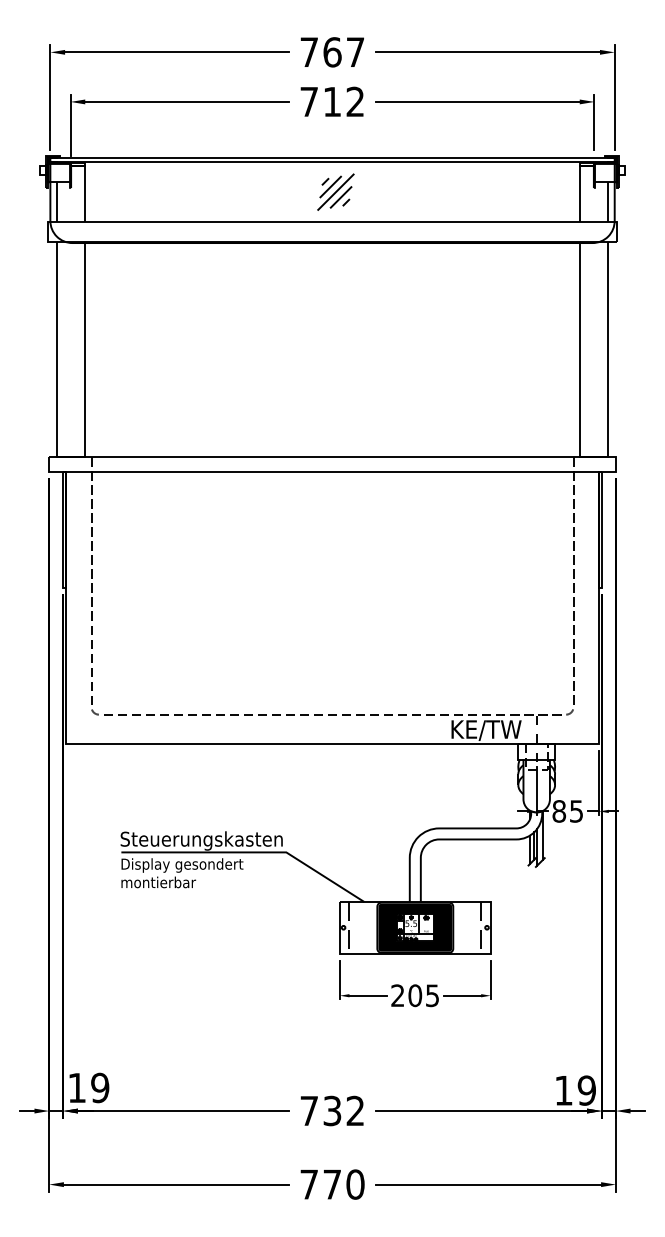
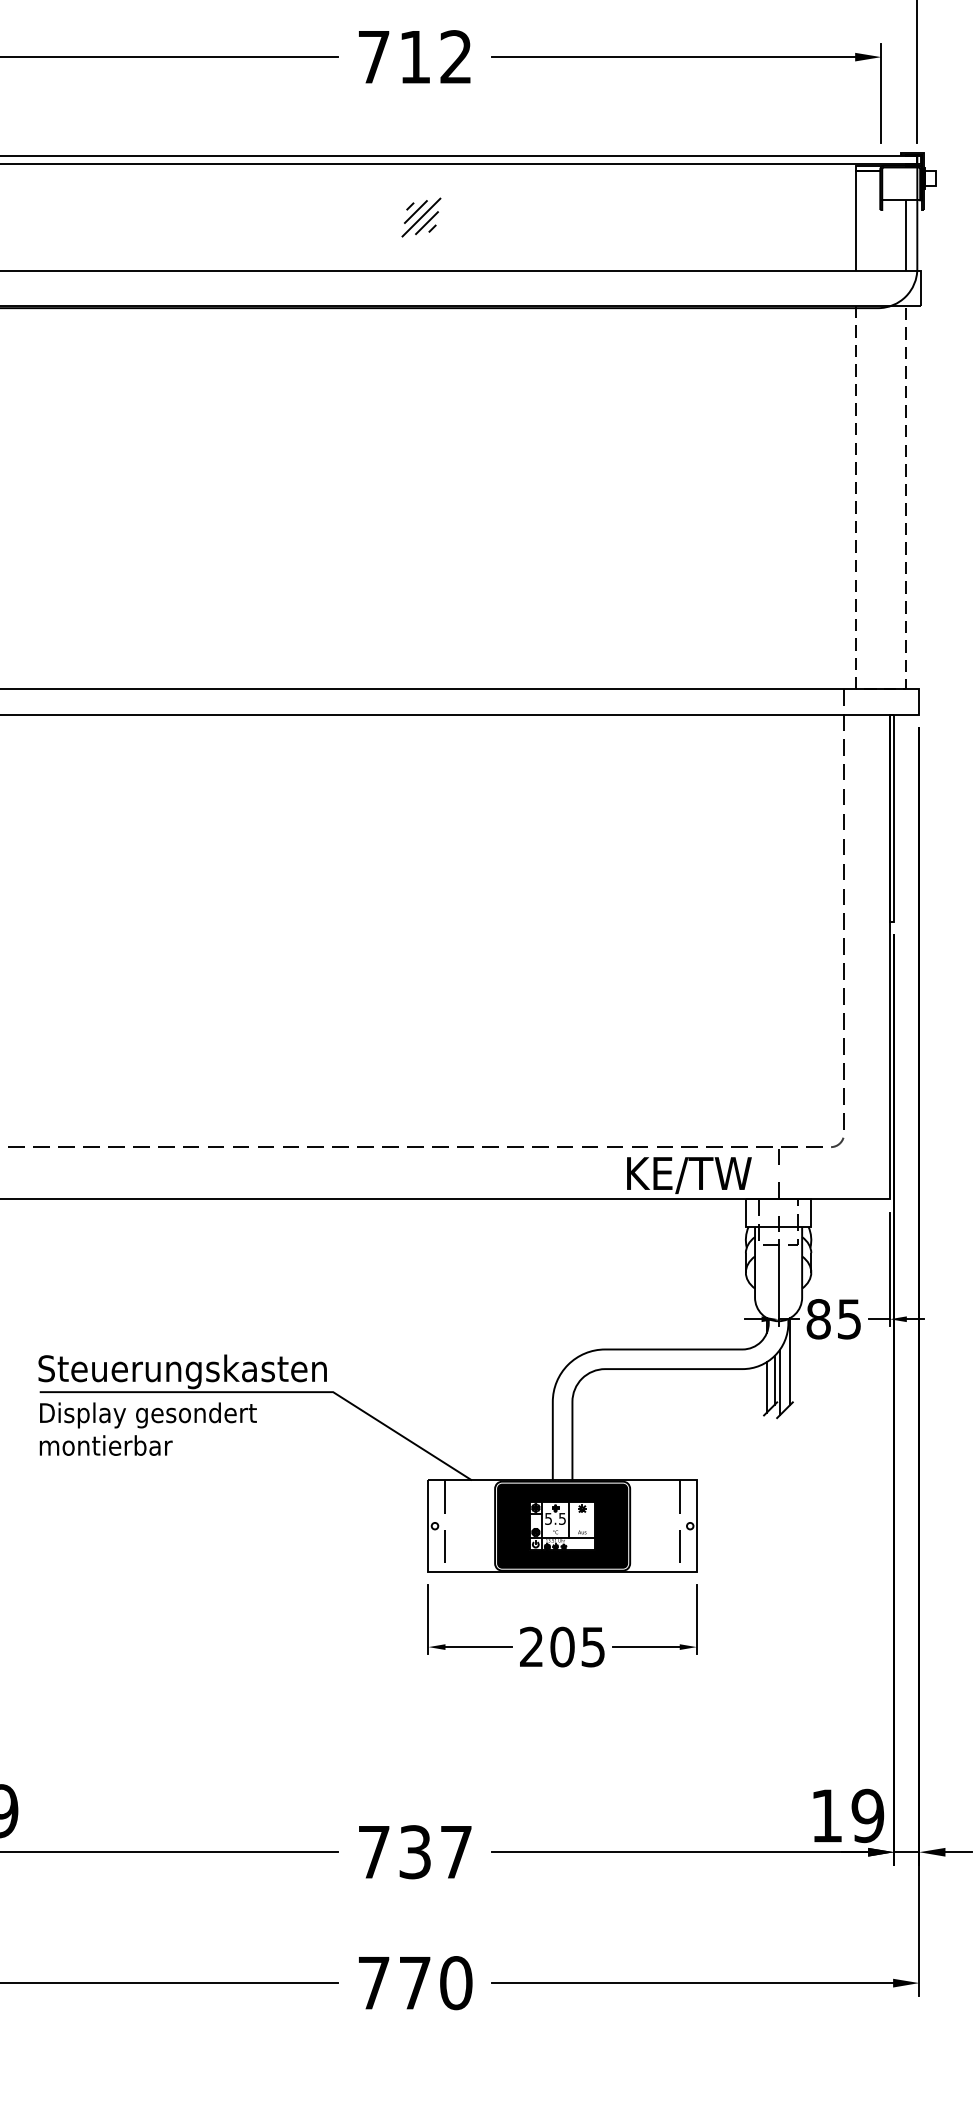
part: (335, 191) -> (420, 216), size x0.6
line: (594, 457) -> (881, 689), solid -> dashed
text: (355, 1110) -> (456, 1851), 732 -> 737

